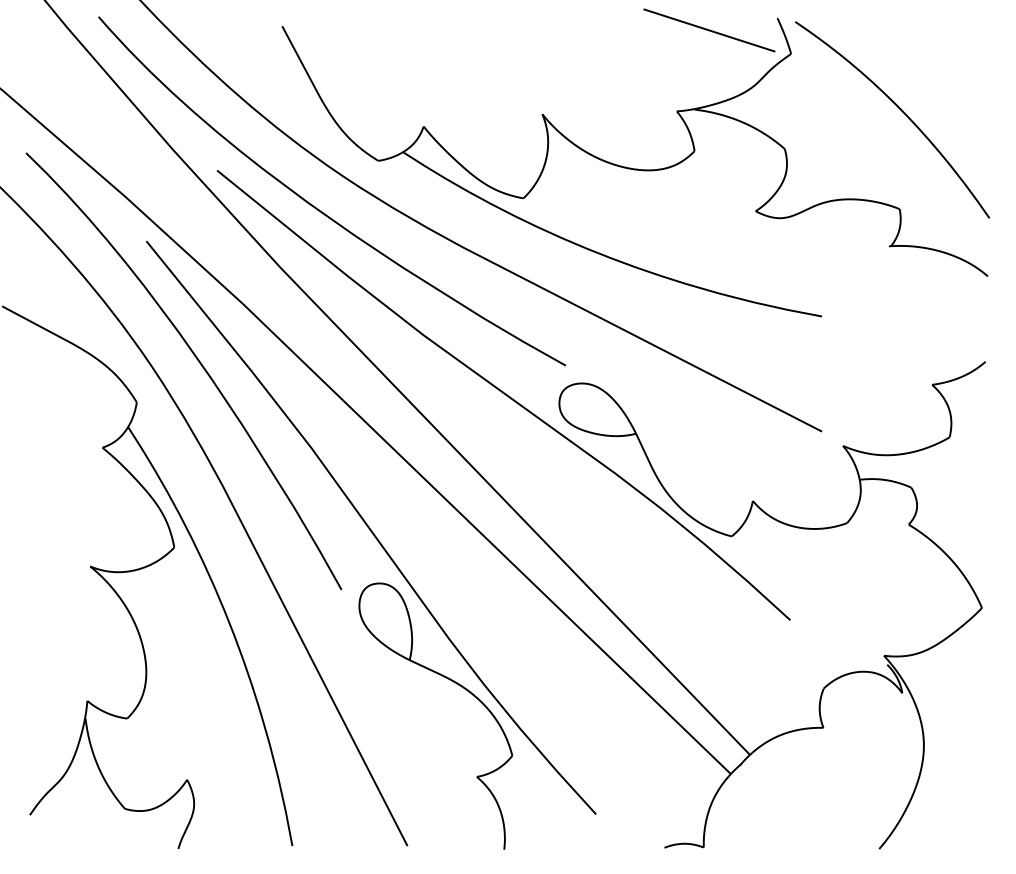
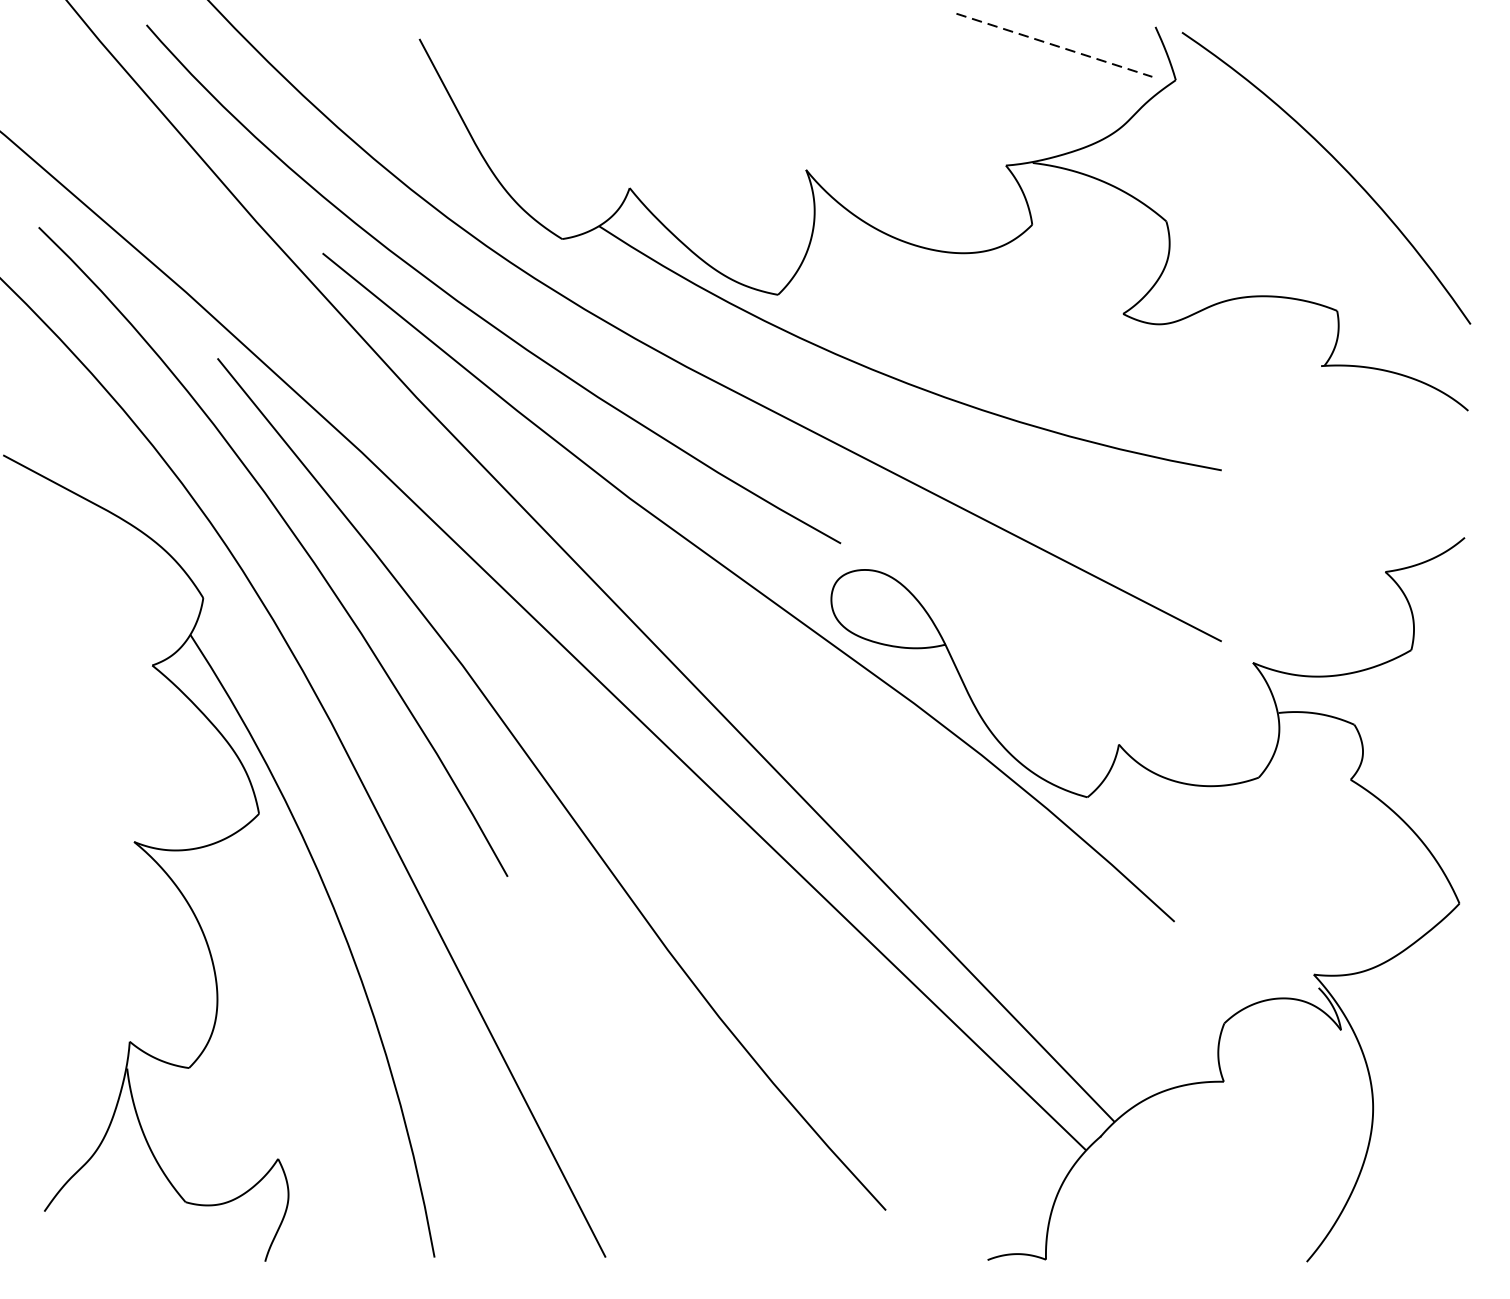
line: (709, 30) -> (1054, 45), solid -> dashed
part: (456, 684) -> (678, 1017), removed

